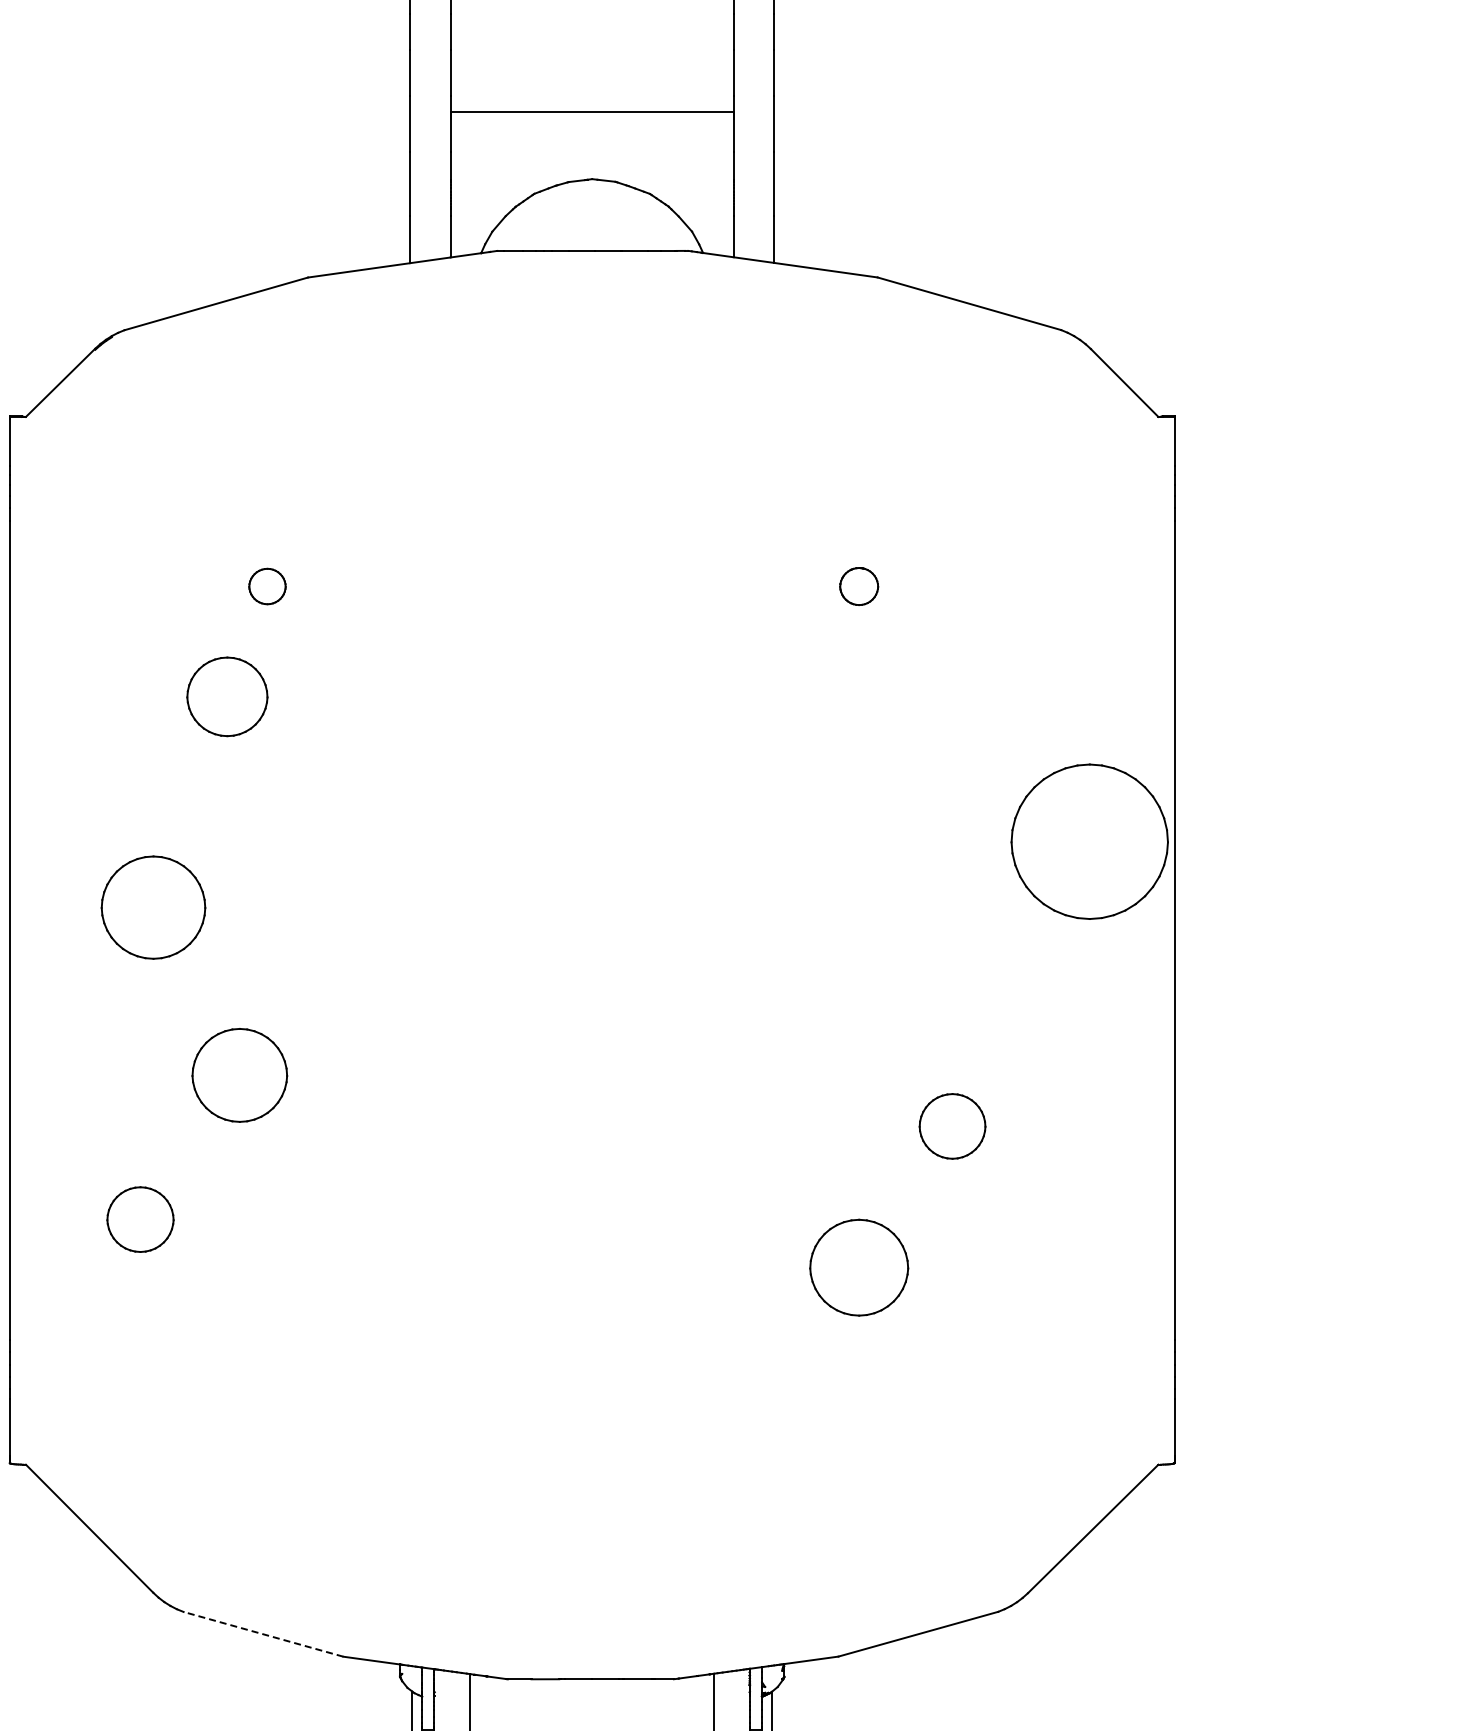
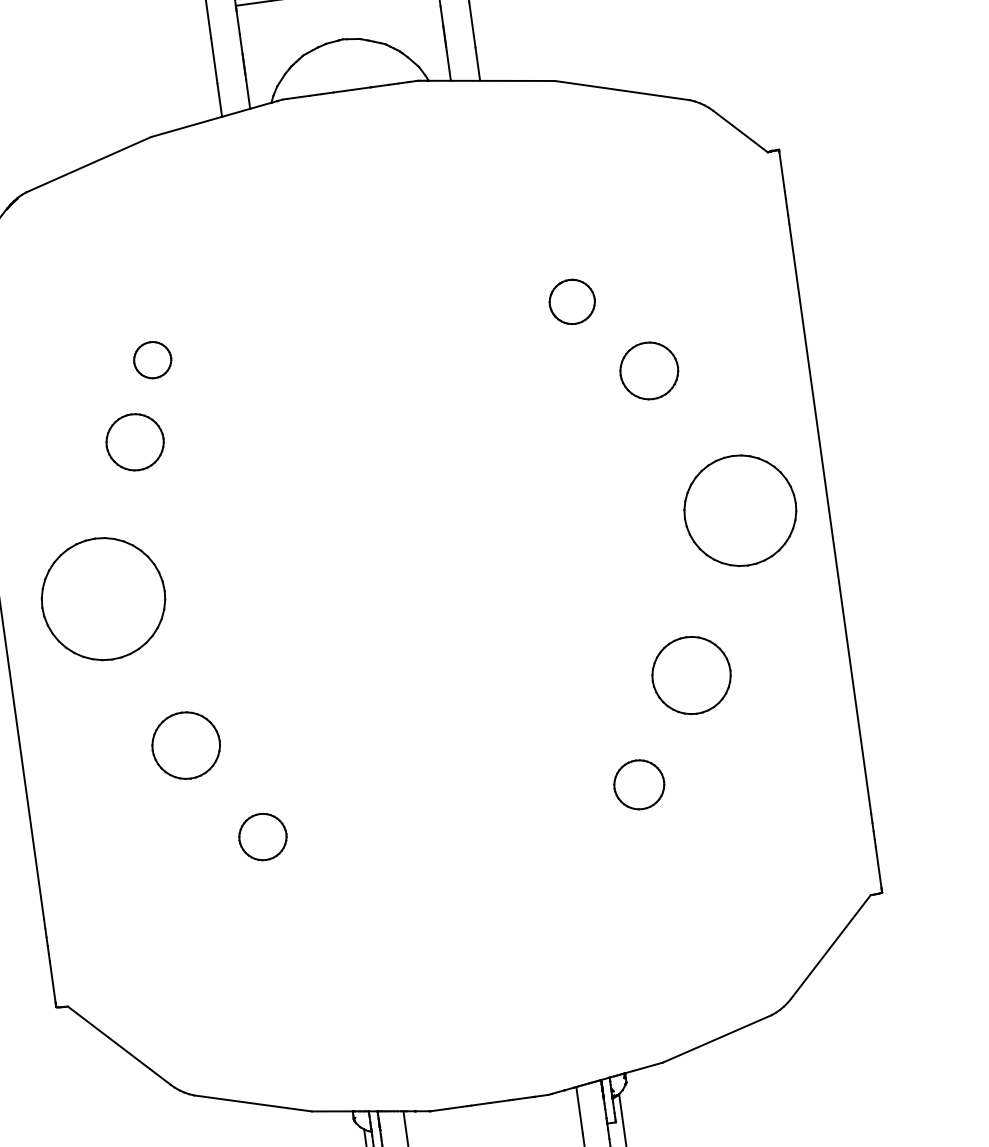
part: (267, 586) -> (152, 360), size x1.43
part: (858, 586) -> (571, 301), size x1.67
part: (952, 696) -> (649, 370), added
part: (1089, 841) -> (740, 510), moved
part: (153, 907) -> (103, 598), size x1.67
part: (239, 1075) -> (185, 745), moved
part: (952, 1126) -> (691, 675), size x1.67
part: (140, 1219) -> (262, 836), moved
part: (859, 1267) -> (639, 784), size x0.71
line: (263, 1634) -> (252, 1103), dashed -> solid

